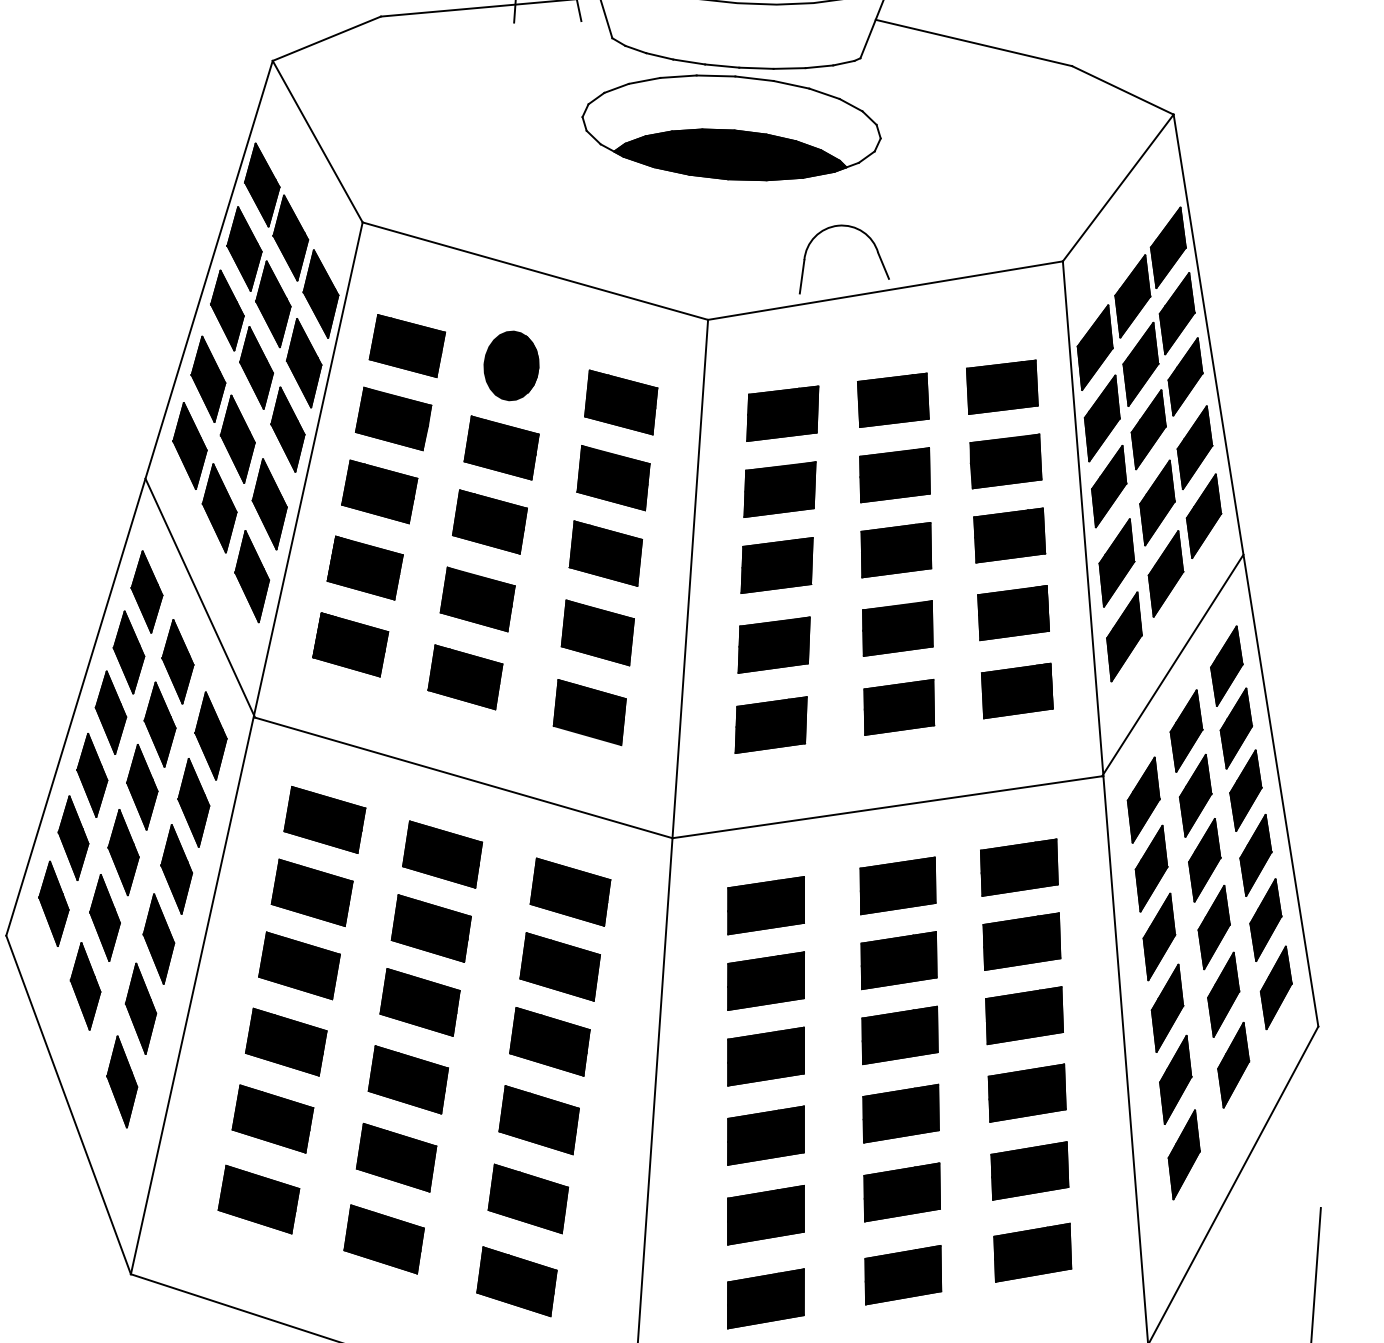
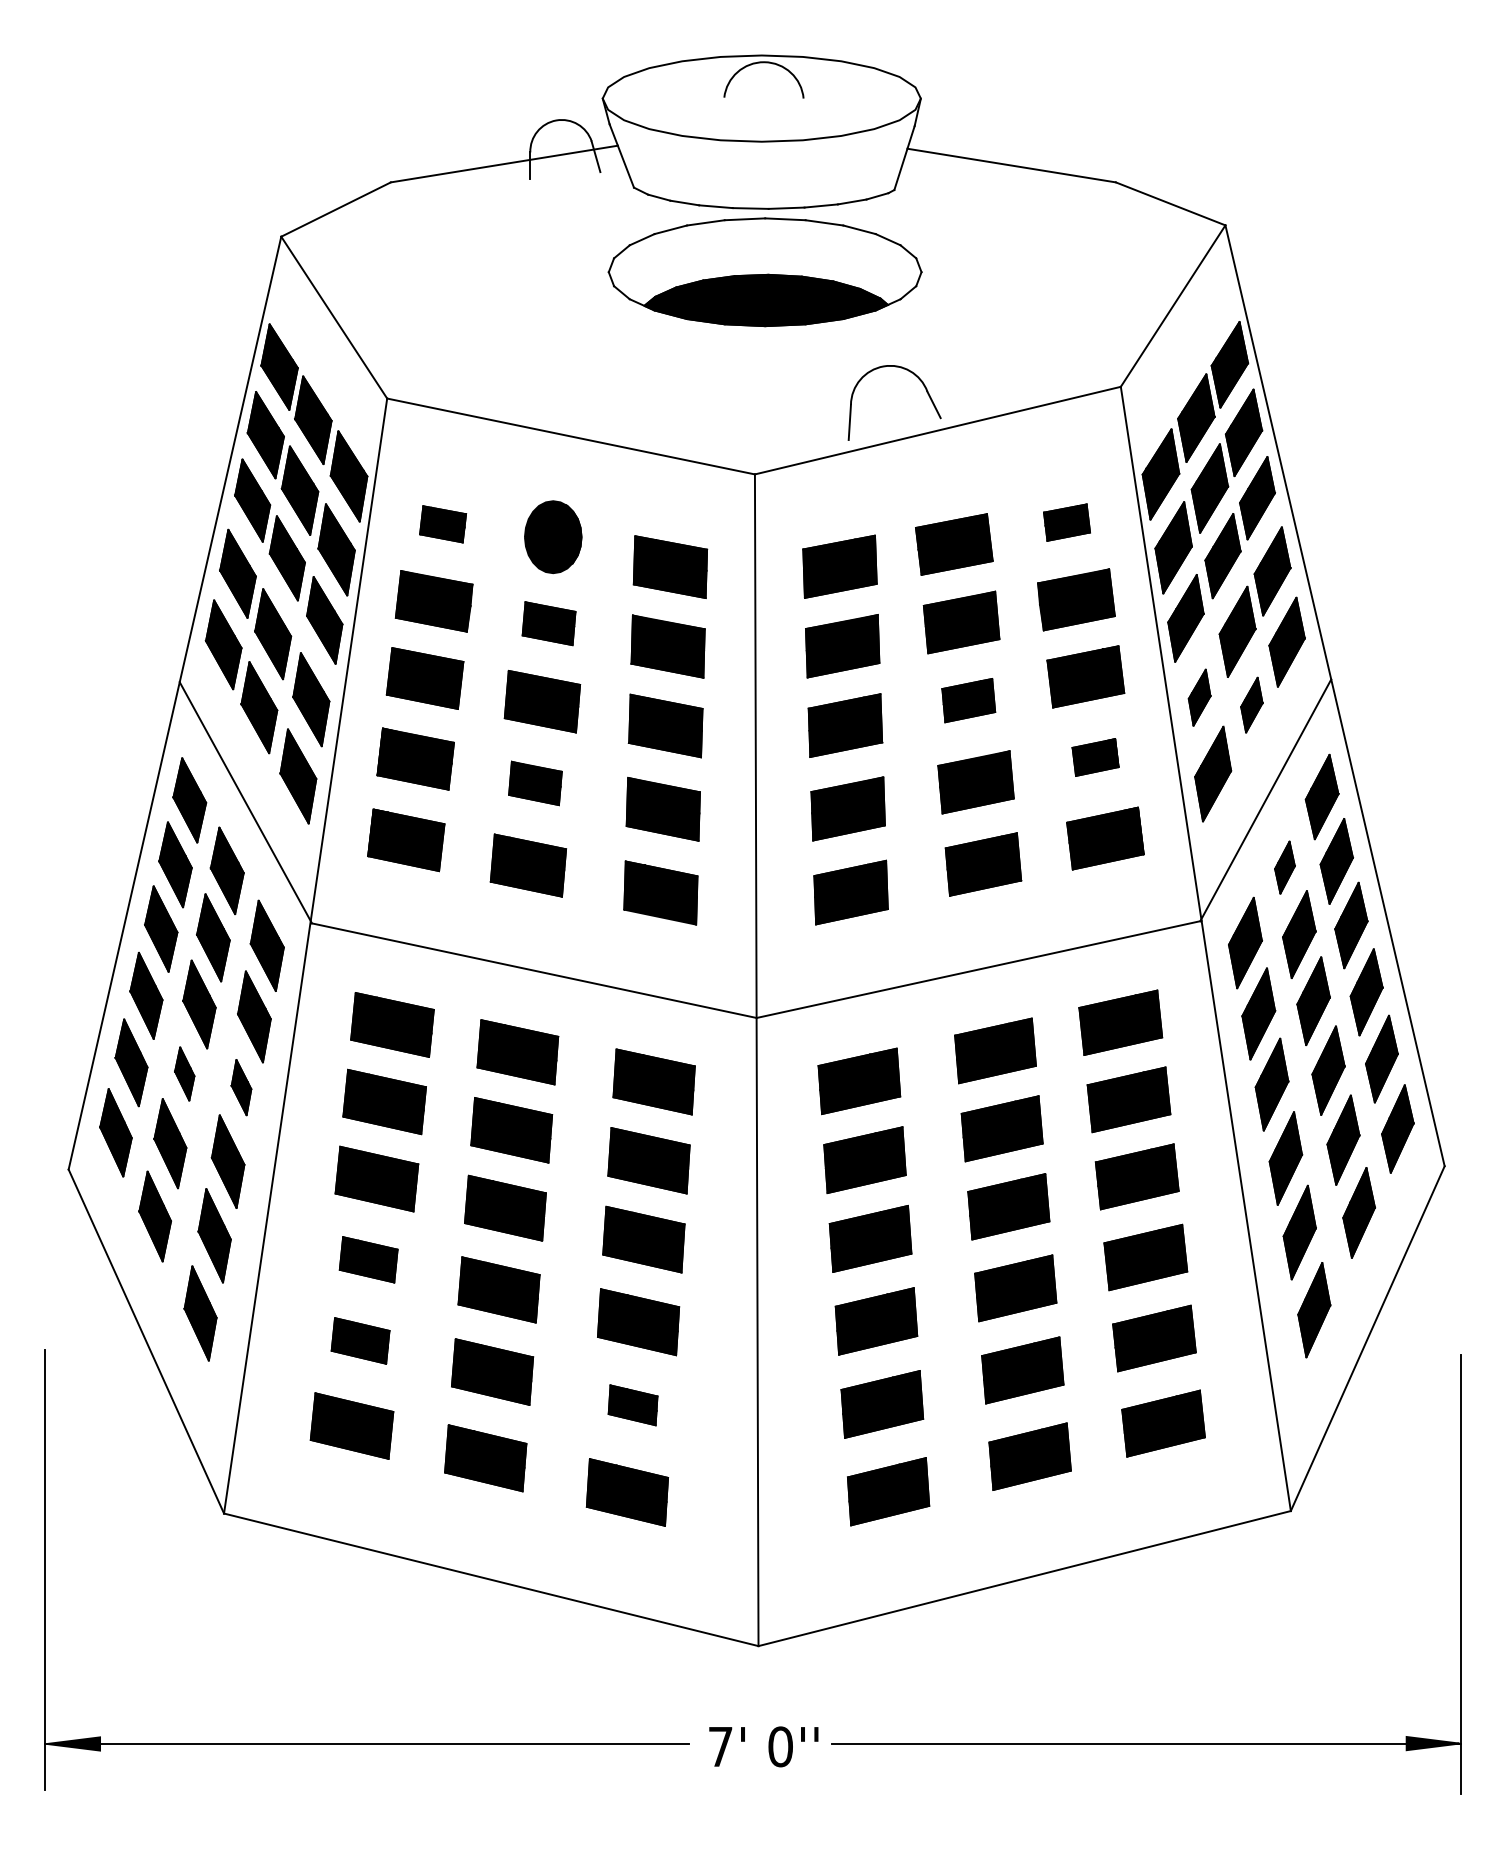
part: (406, 346) -> (442, 524), size x0.6
part: (1001, 387) -> (1066, 522), size x0.6
part: (501, 447) -> (548, 623), size x0.7
part: (896, 550) -> (968, 700), size x0.7
part: (1116, 562) -> (1199, 697), size x0.6
part: (1165, 573) -> (1251, 704), size x0.6
part: (477, 599) -> (535, 783), size x0.7
part: (1013, 613) -> (1095, 757), size x0.6
part: (1186, 730) -> (1284, 867), size x0.6
part: (123, 852) -> (184, 1073), size x0.6
part: (176, 869) -> (241, 1087), size x0.6
part: (286, 1041) -> (368, 1259), size x0.7
part: (272, 1118) -> (360, 1340), size x0.7
part: (527, 1199) -> (632, 1405), size x0.6

